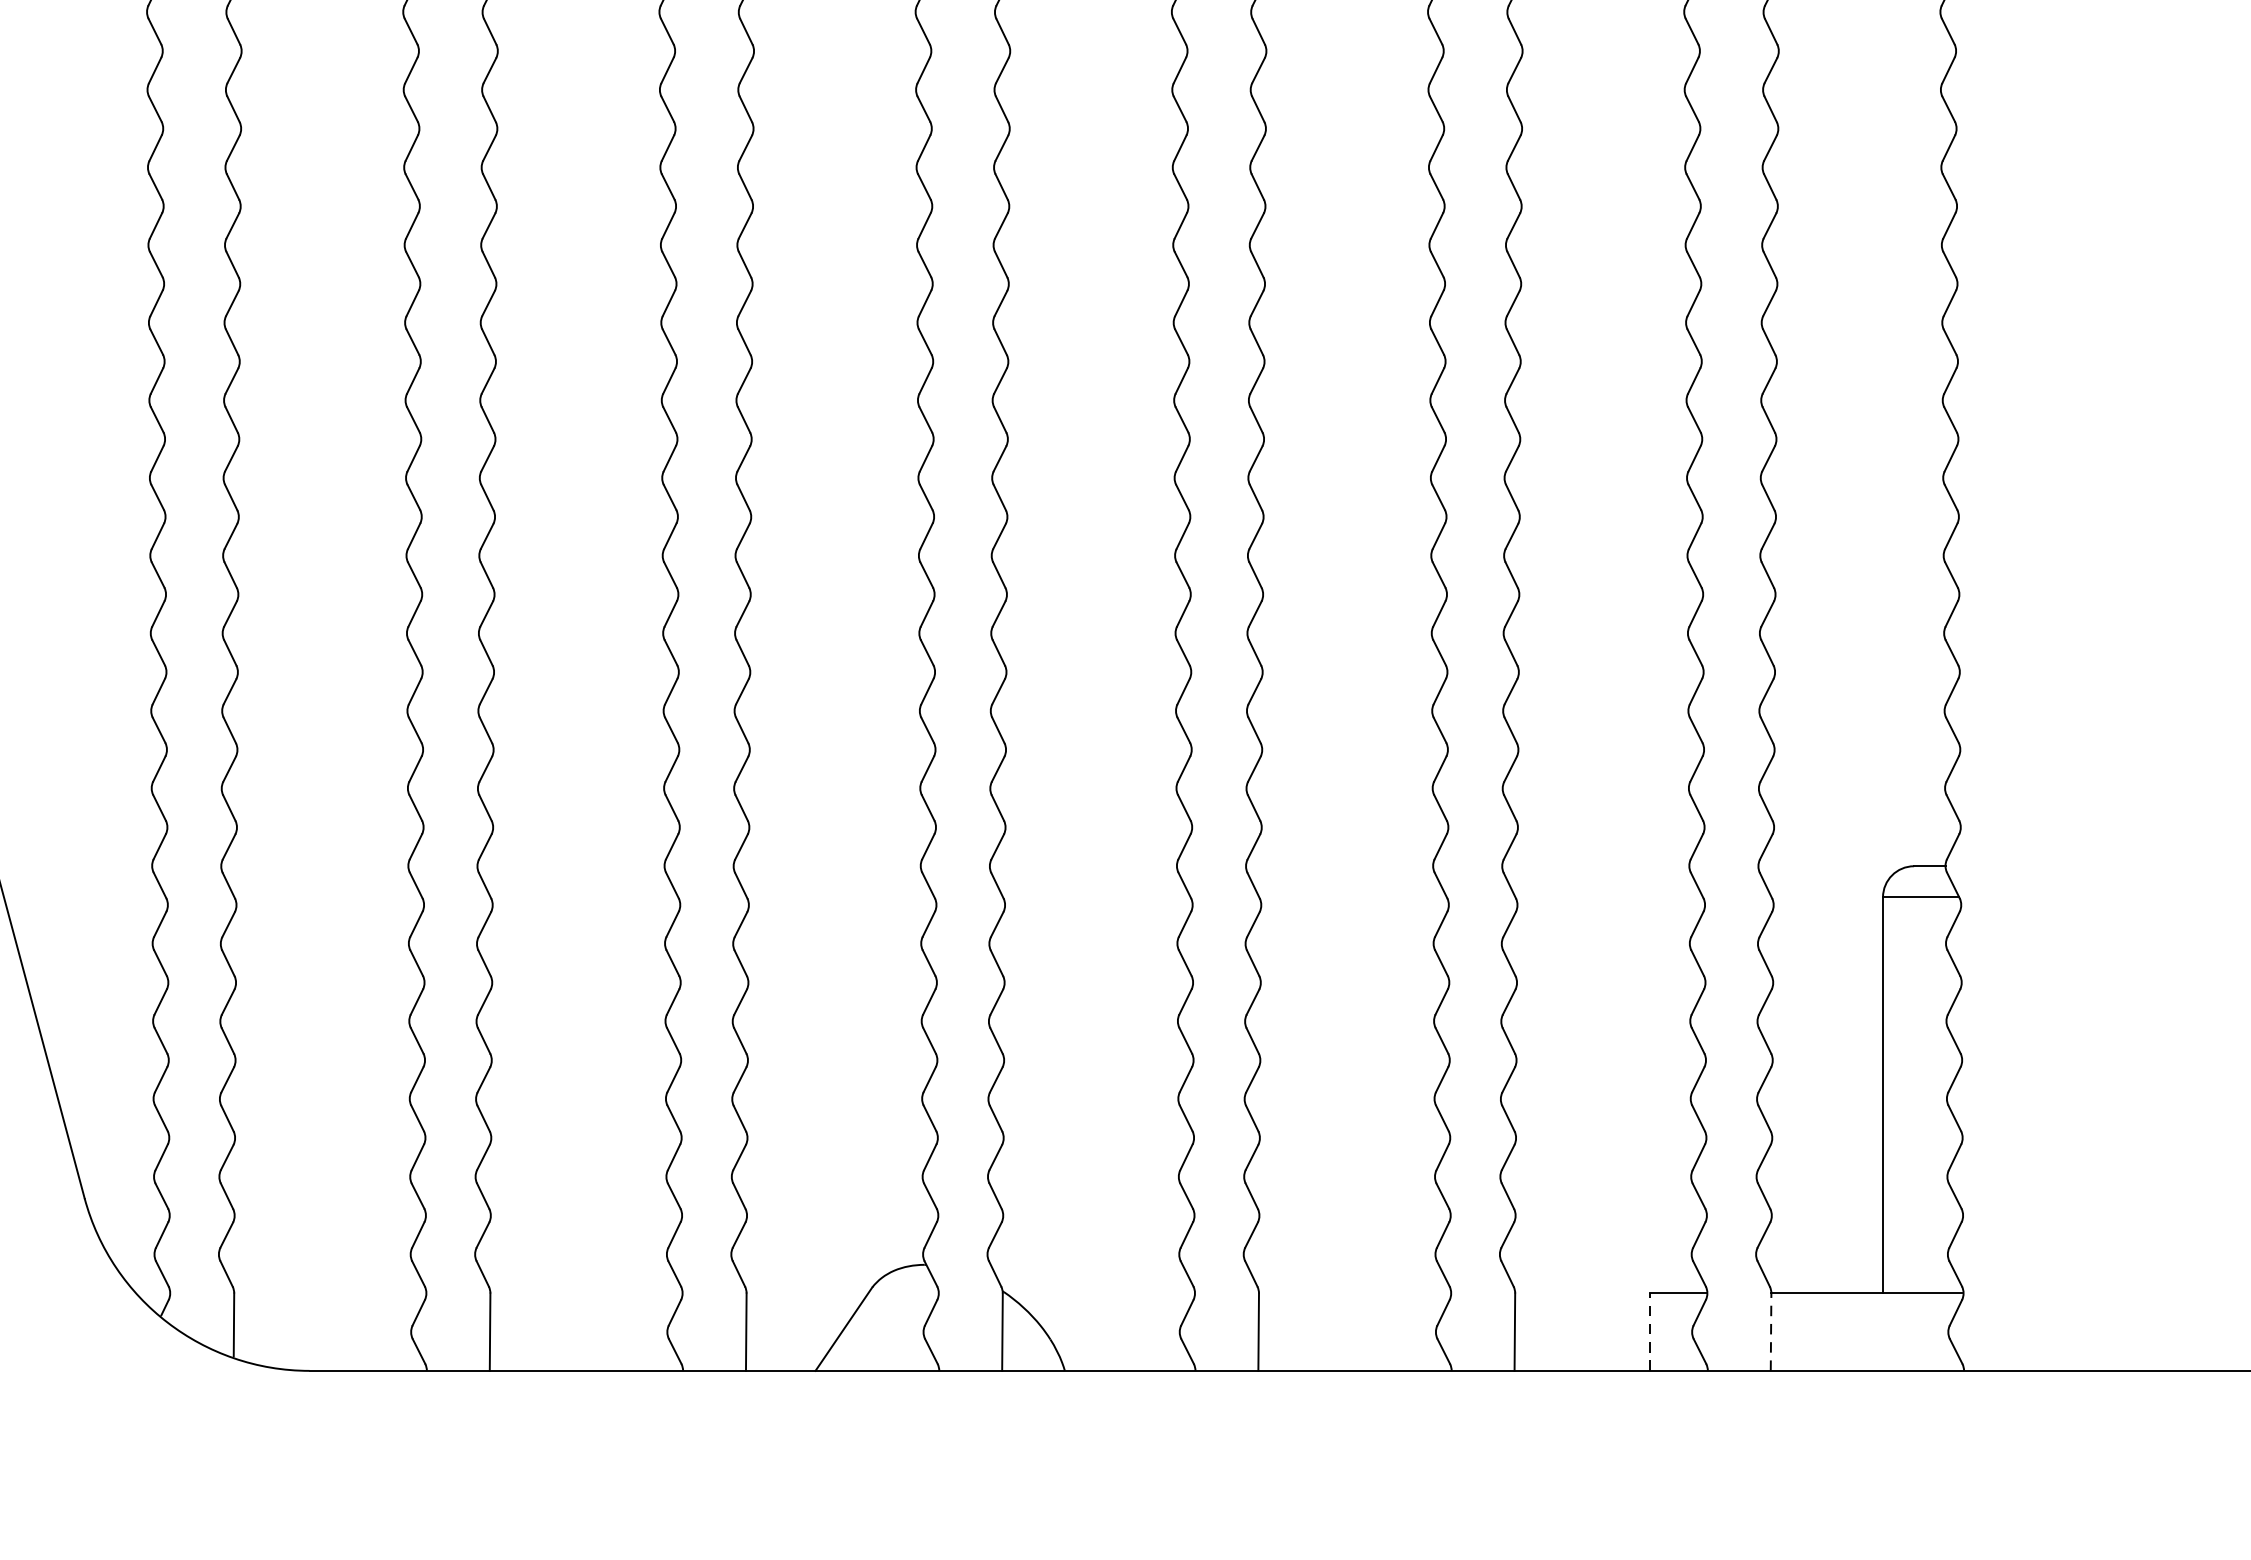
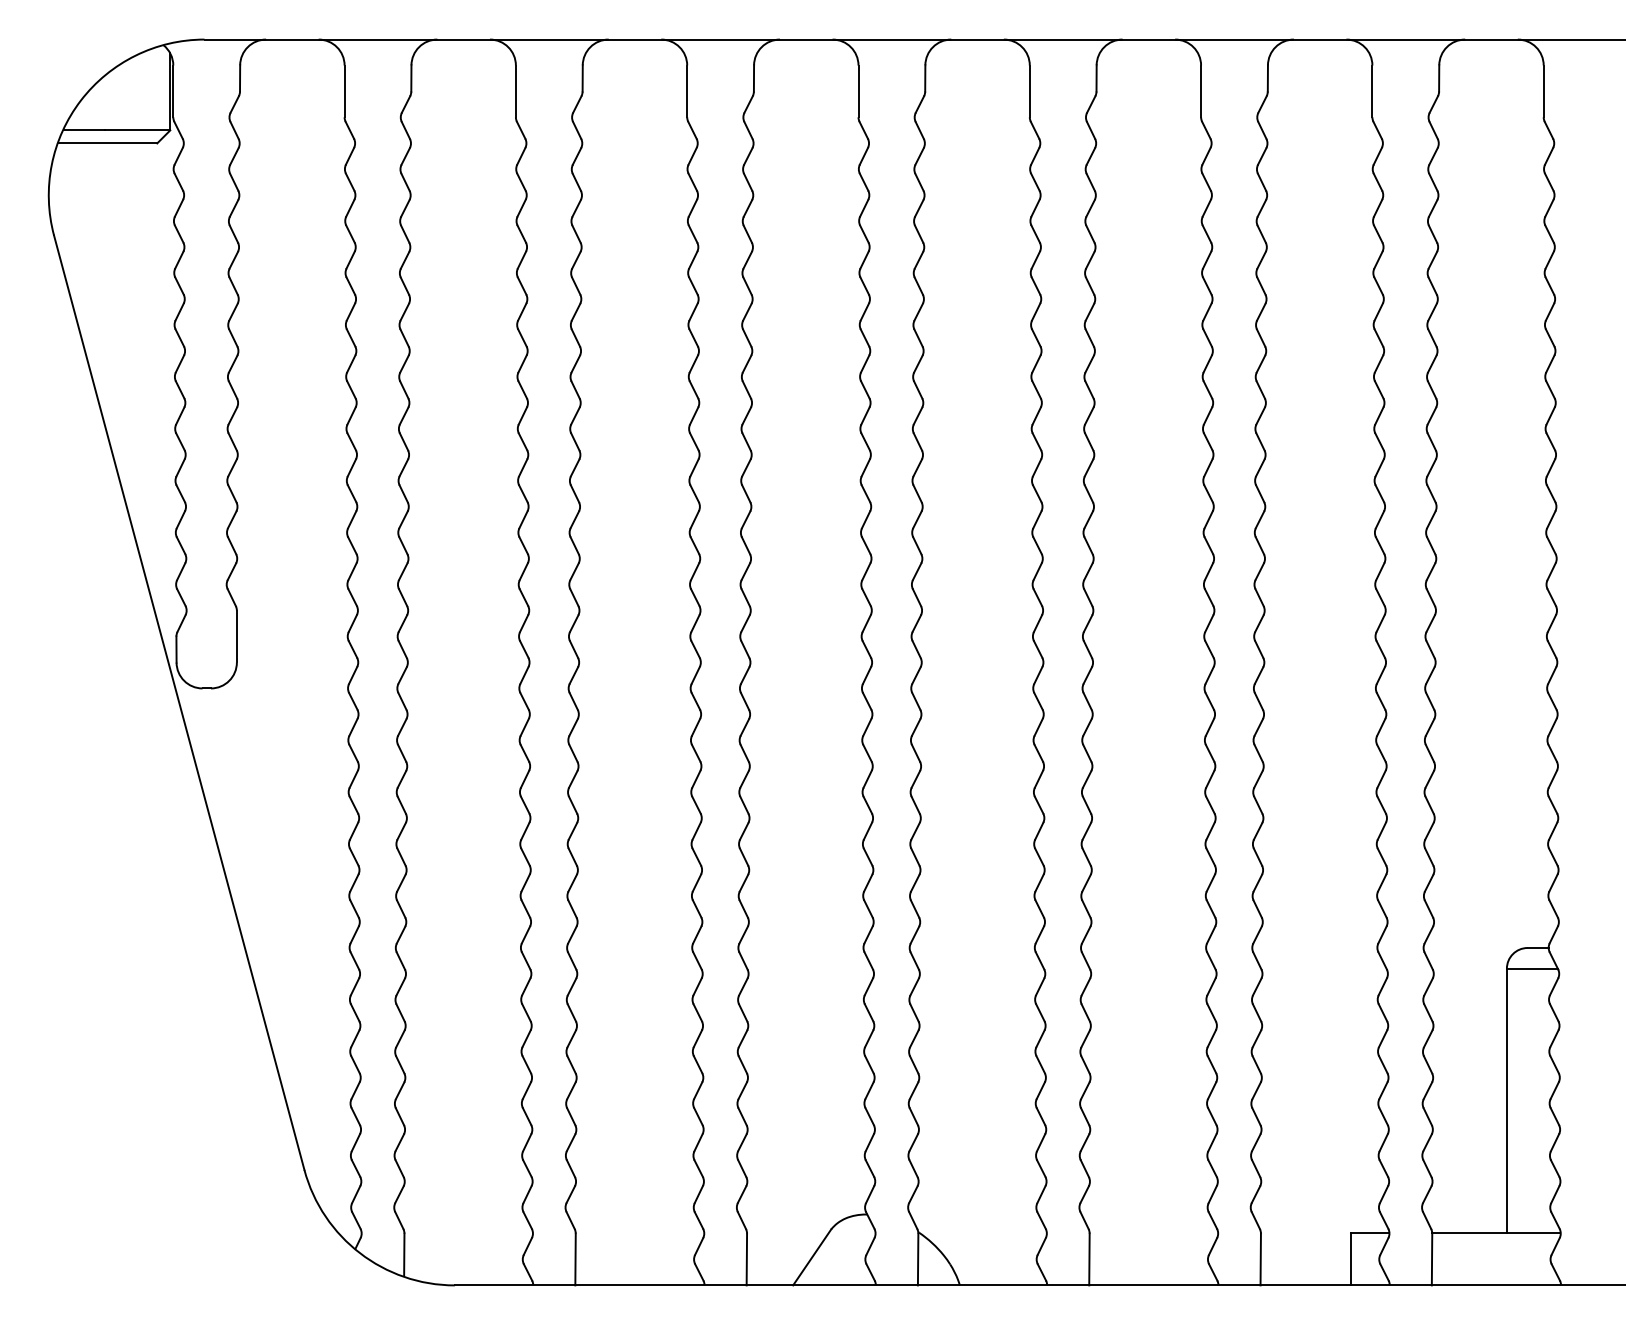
line: (1650, 1332) -> (1351, 1259), dashed -> solid
line: (1771, 1332) -> (1432, 1259), dashed -> solid

